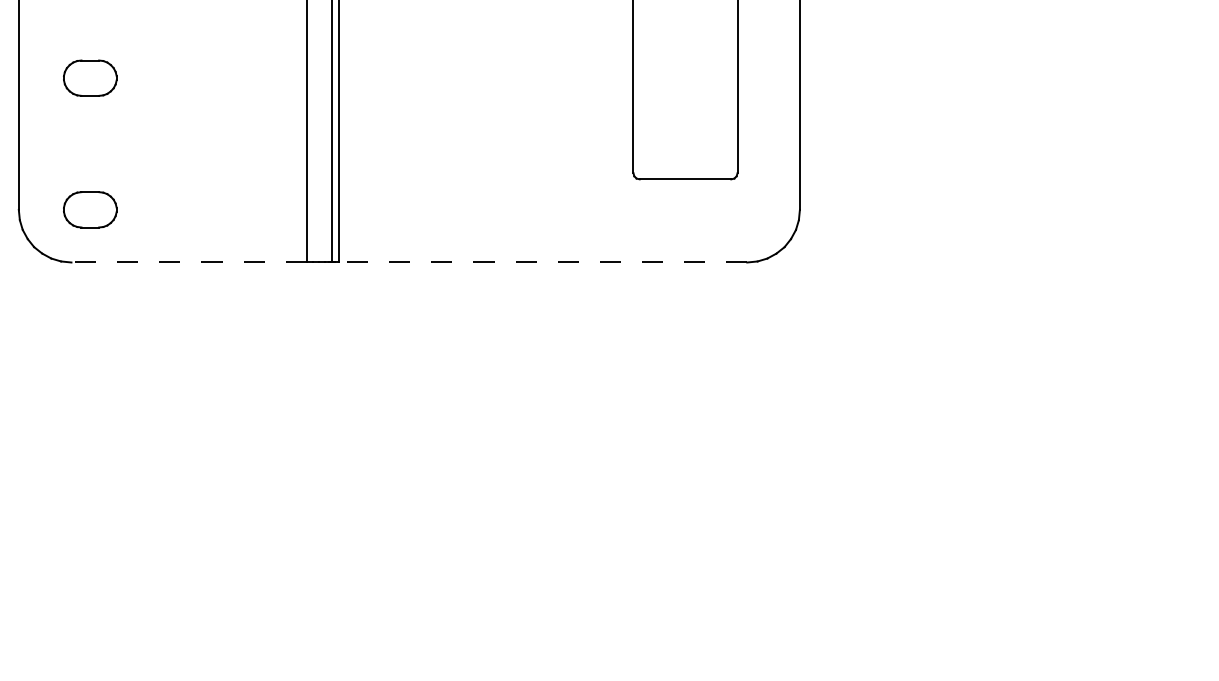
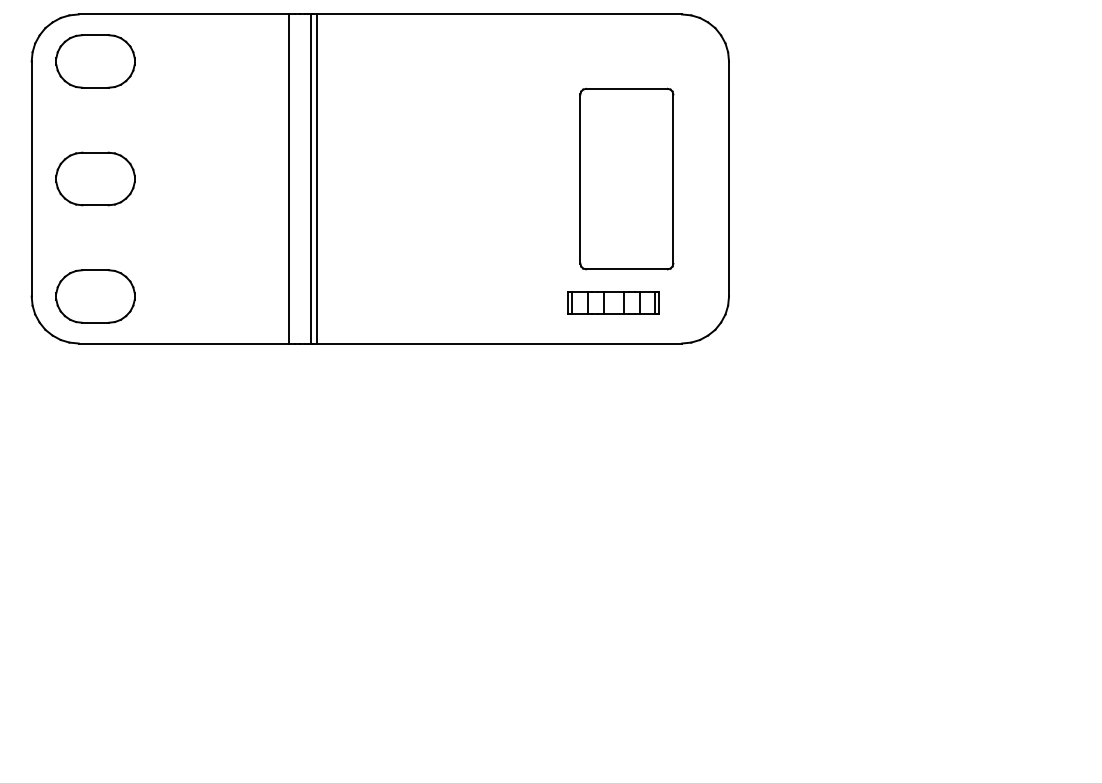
part: (90, 77) -> (95, 178), size x1.67
part: (90, 209) -> (95, 296), size x1.67
part: (670, 216) -> (613, 302), added
line: (188, 262) -> (183, 343), dashed -> solid
line: (542, 262) -> (499, 343), dashed -> solid

